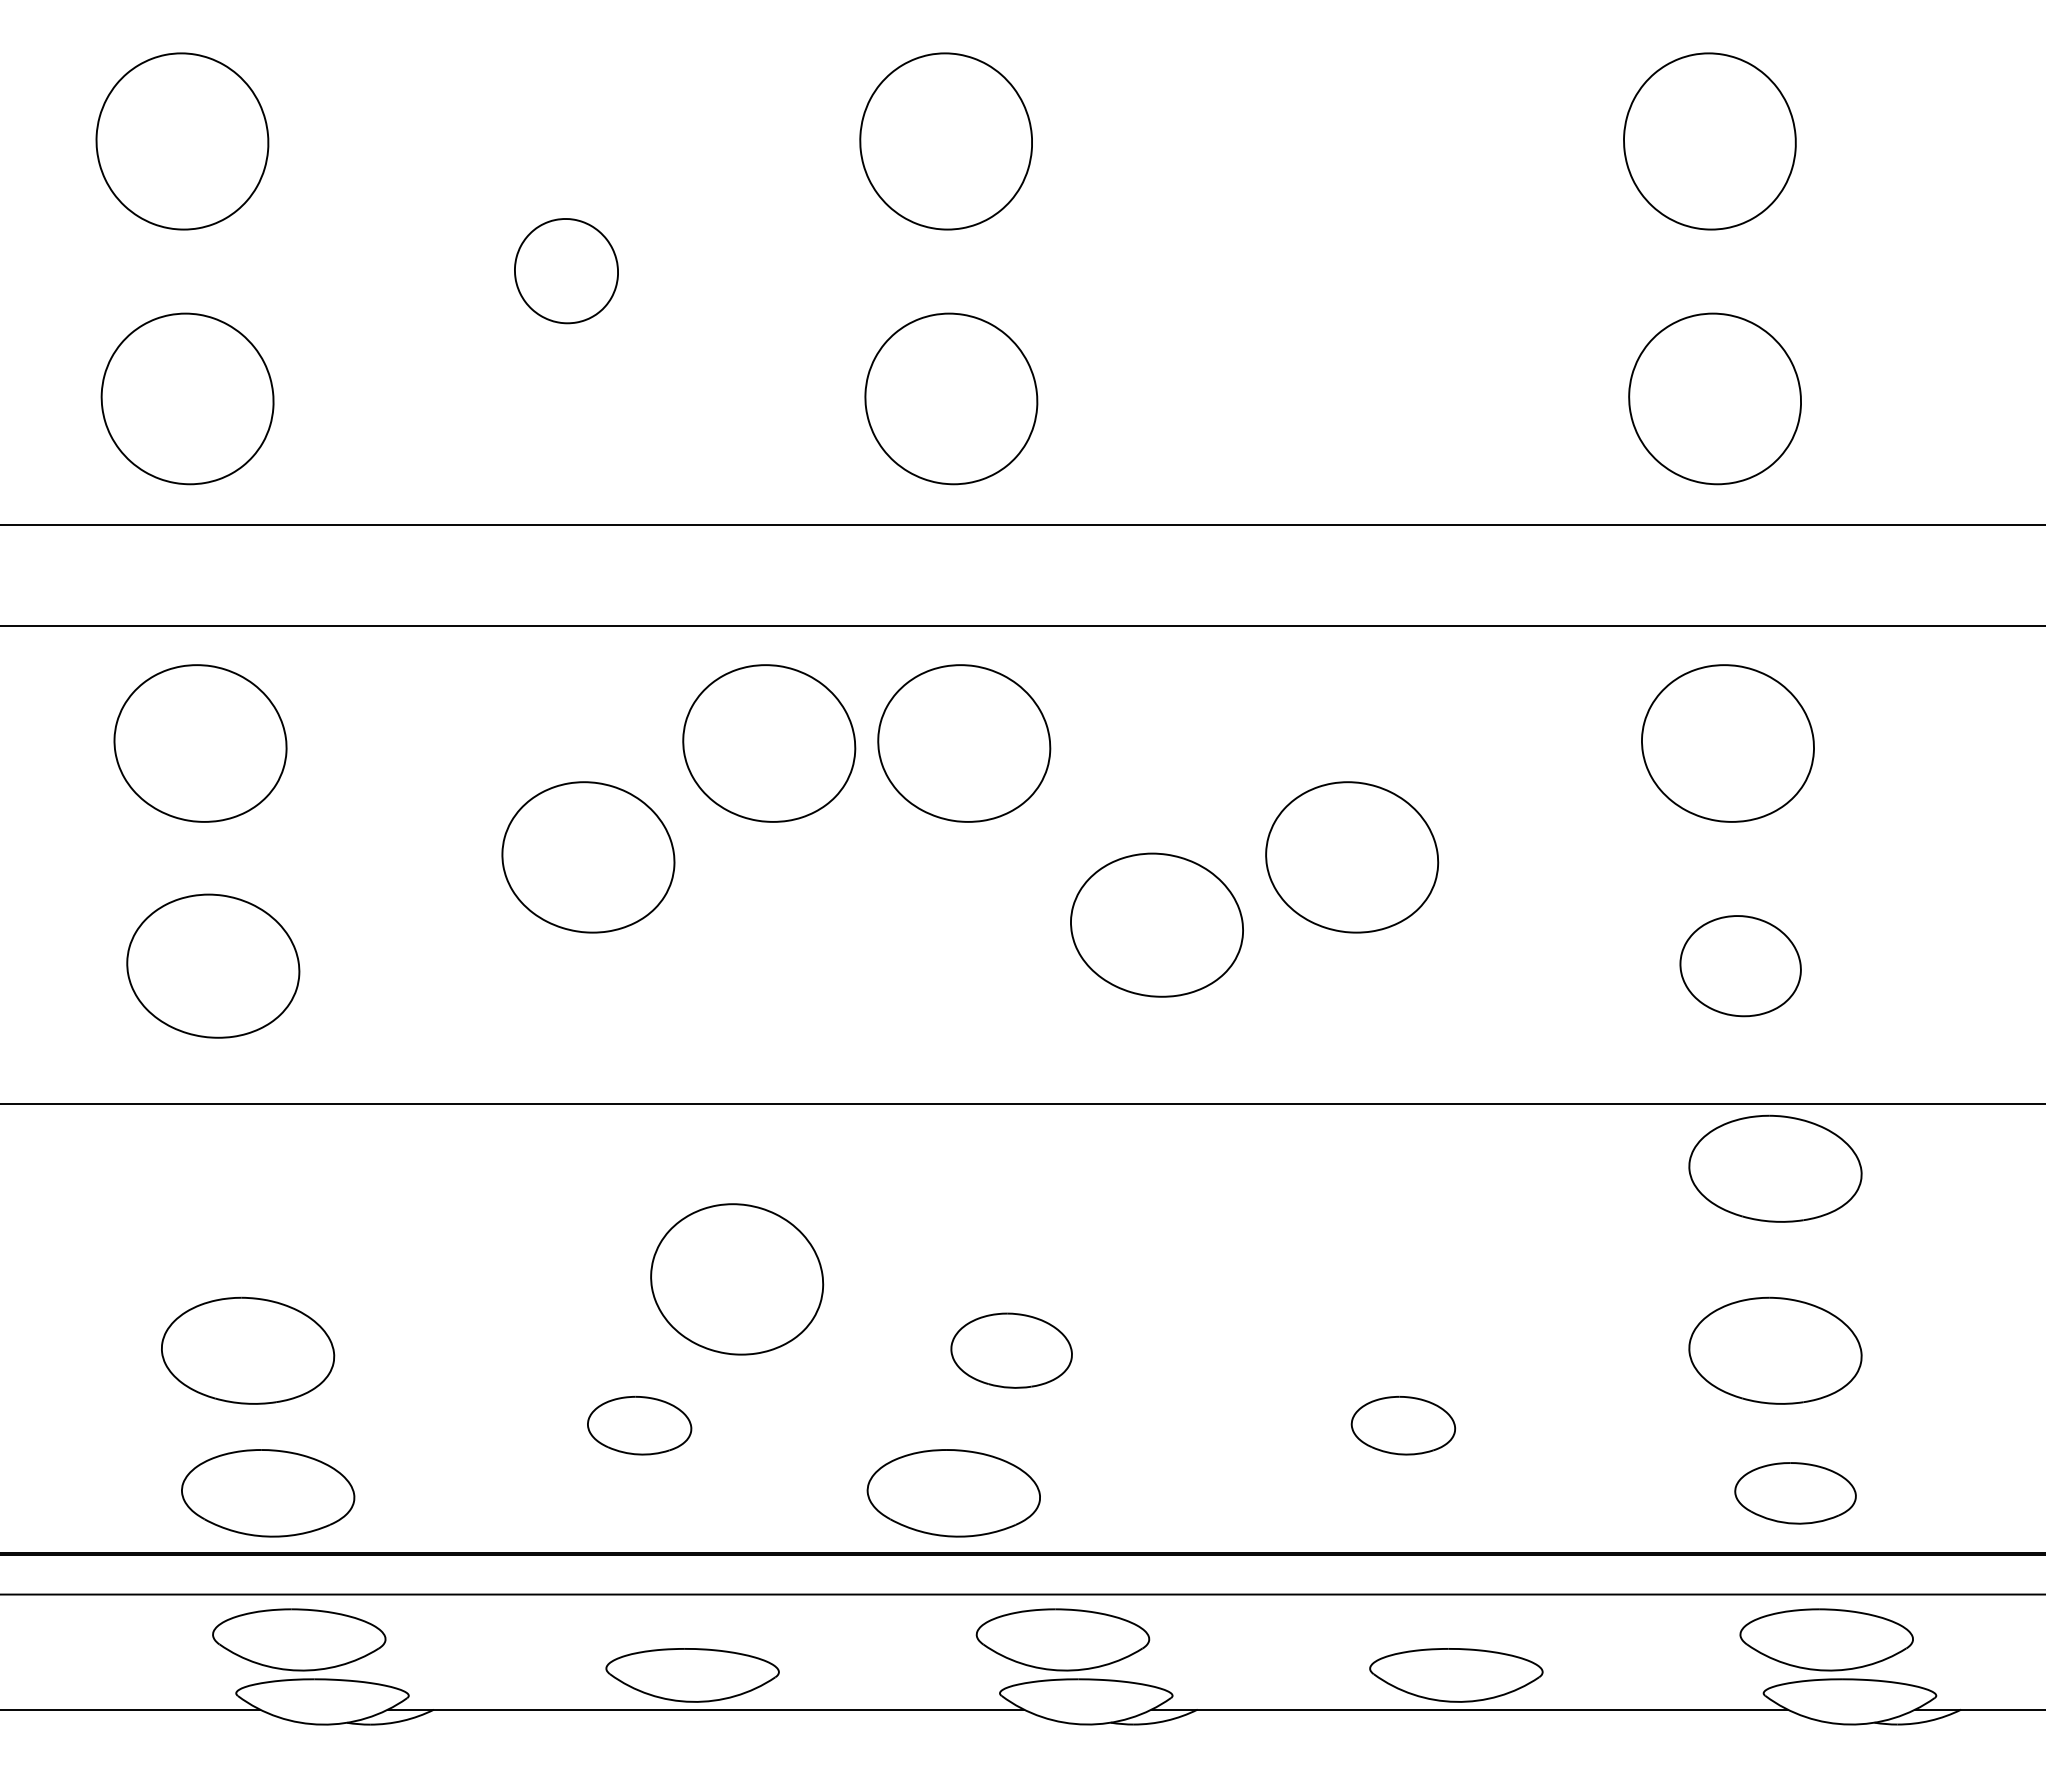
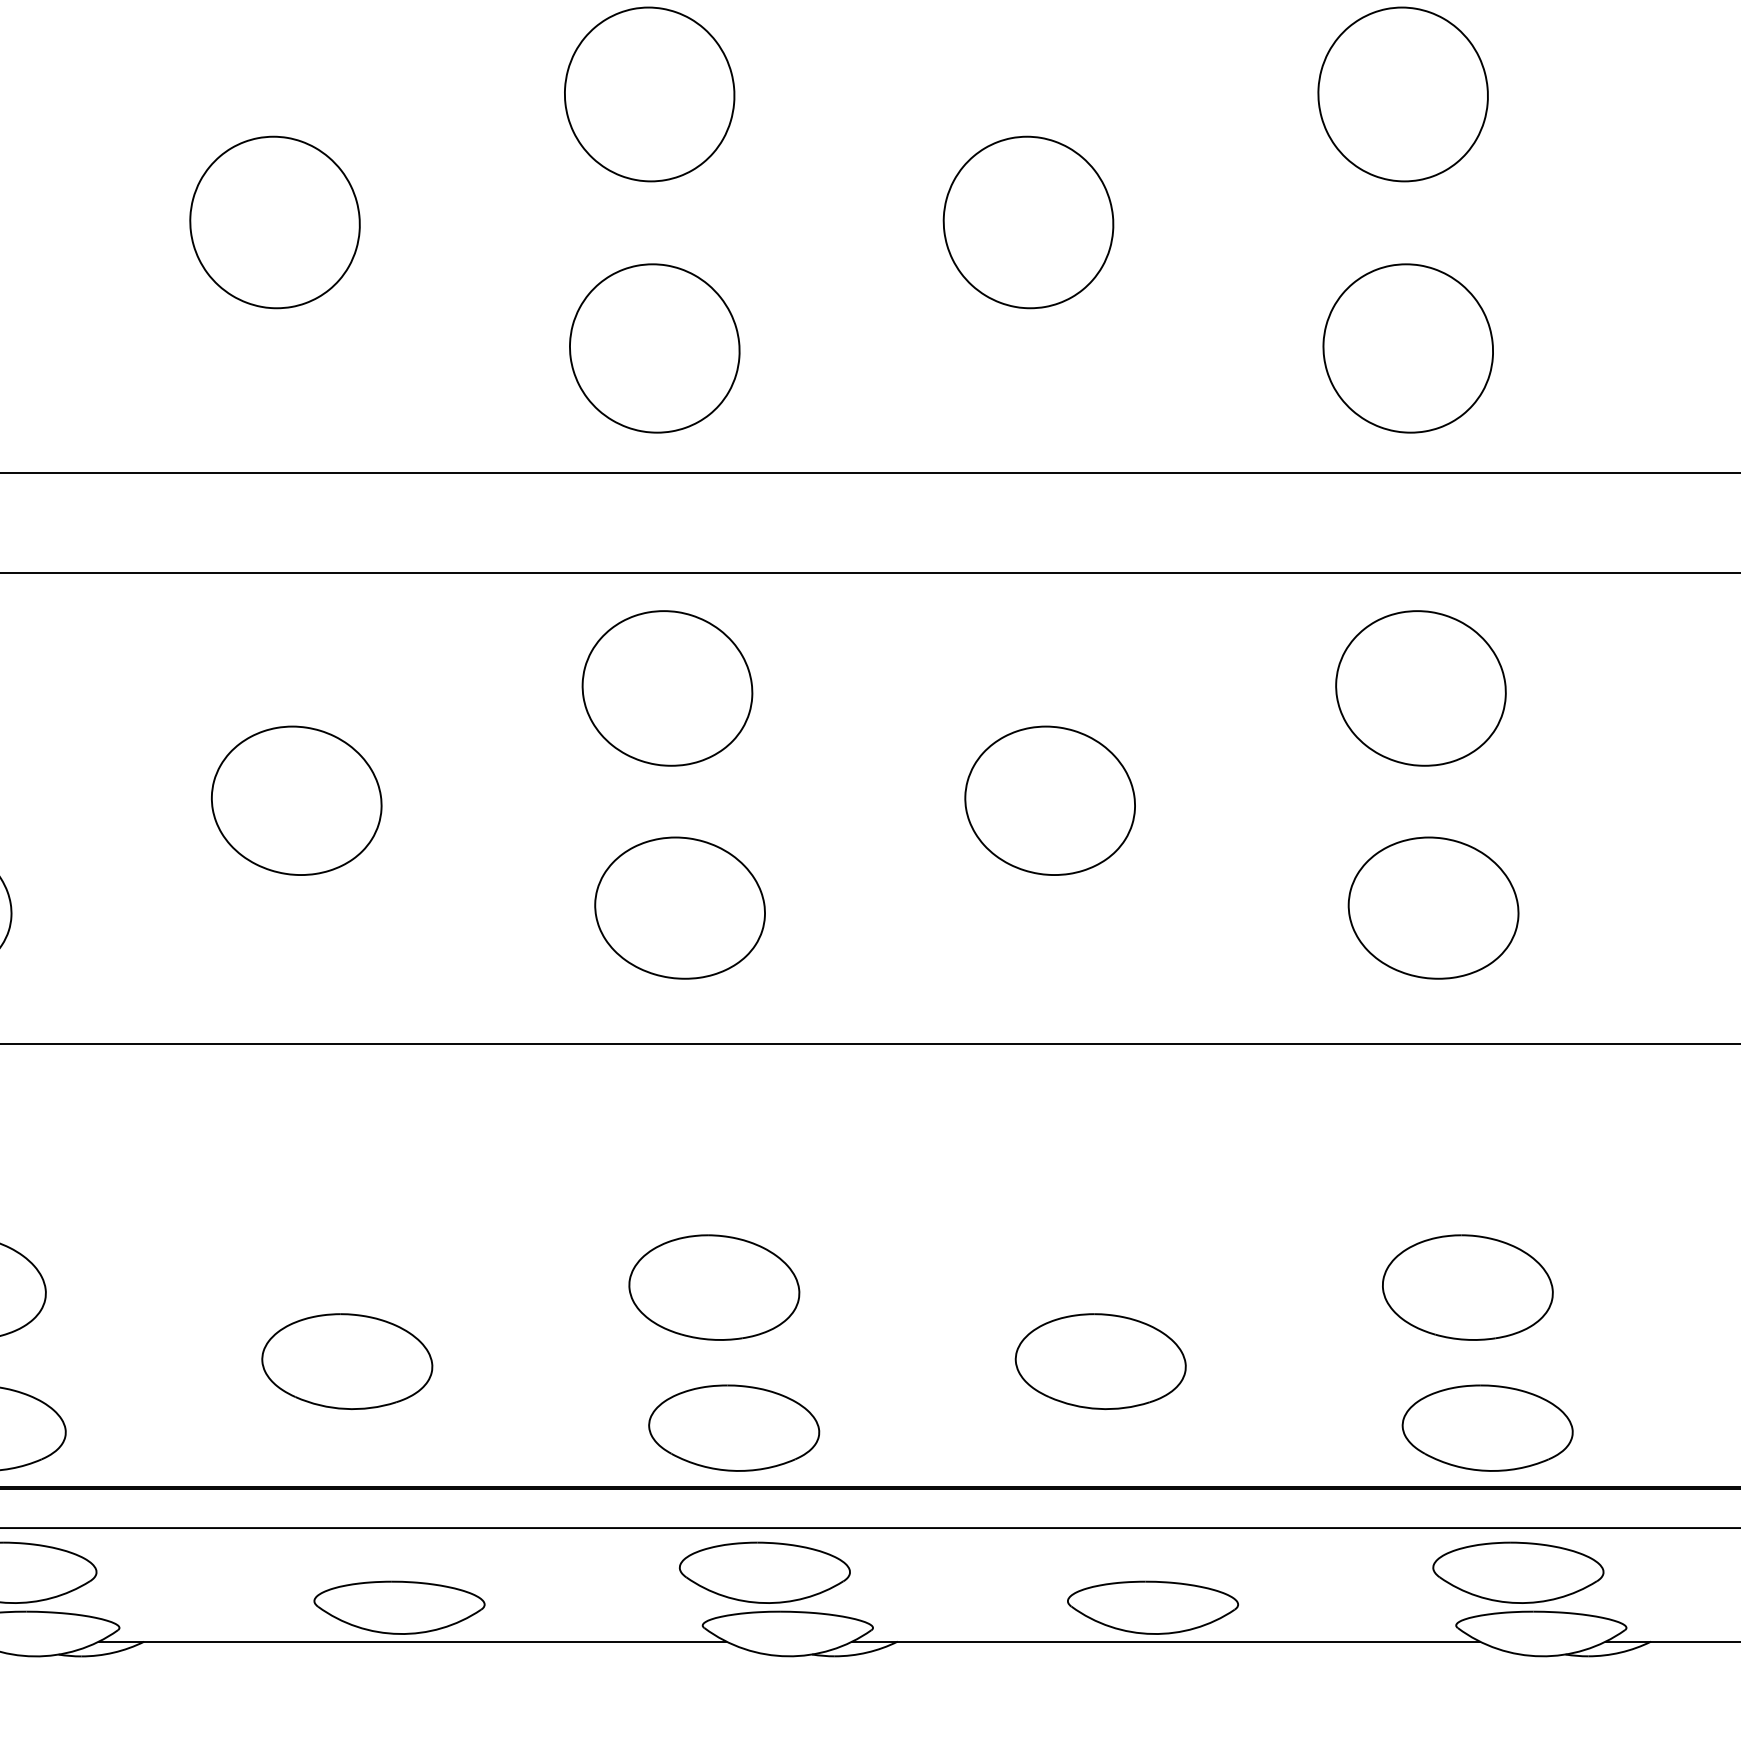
part: (566, 270) -> (275, 221), size x1.67
part: (1329, 270) -> (1027, 221), added
part: (769, 743) -> (475, 688), removed
part: (1156, 924) -> (679, 907), moved
part: (1740, 965) -> (1433, 907), size x1.43
part: (1775, 1168) -> (1467, 1107), removed
part: (737, 1279) -> (443, 1217), removed
part: (1011, 1350) -> (714, 1287), size x1.43
part: (639, 1425) -> (347, 1361), size x1.67
part: (1403, 1425) -> (1100, 1361), size x1.67
part: (953, 1493) -> (733, 1428), moved
part: (1795, 1493) -> (1487, 1428), size x1.43

